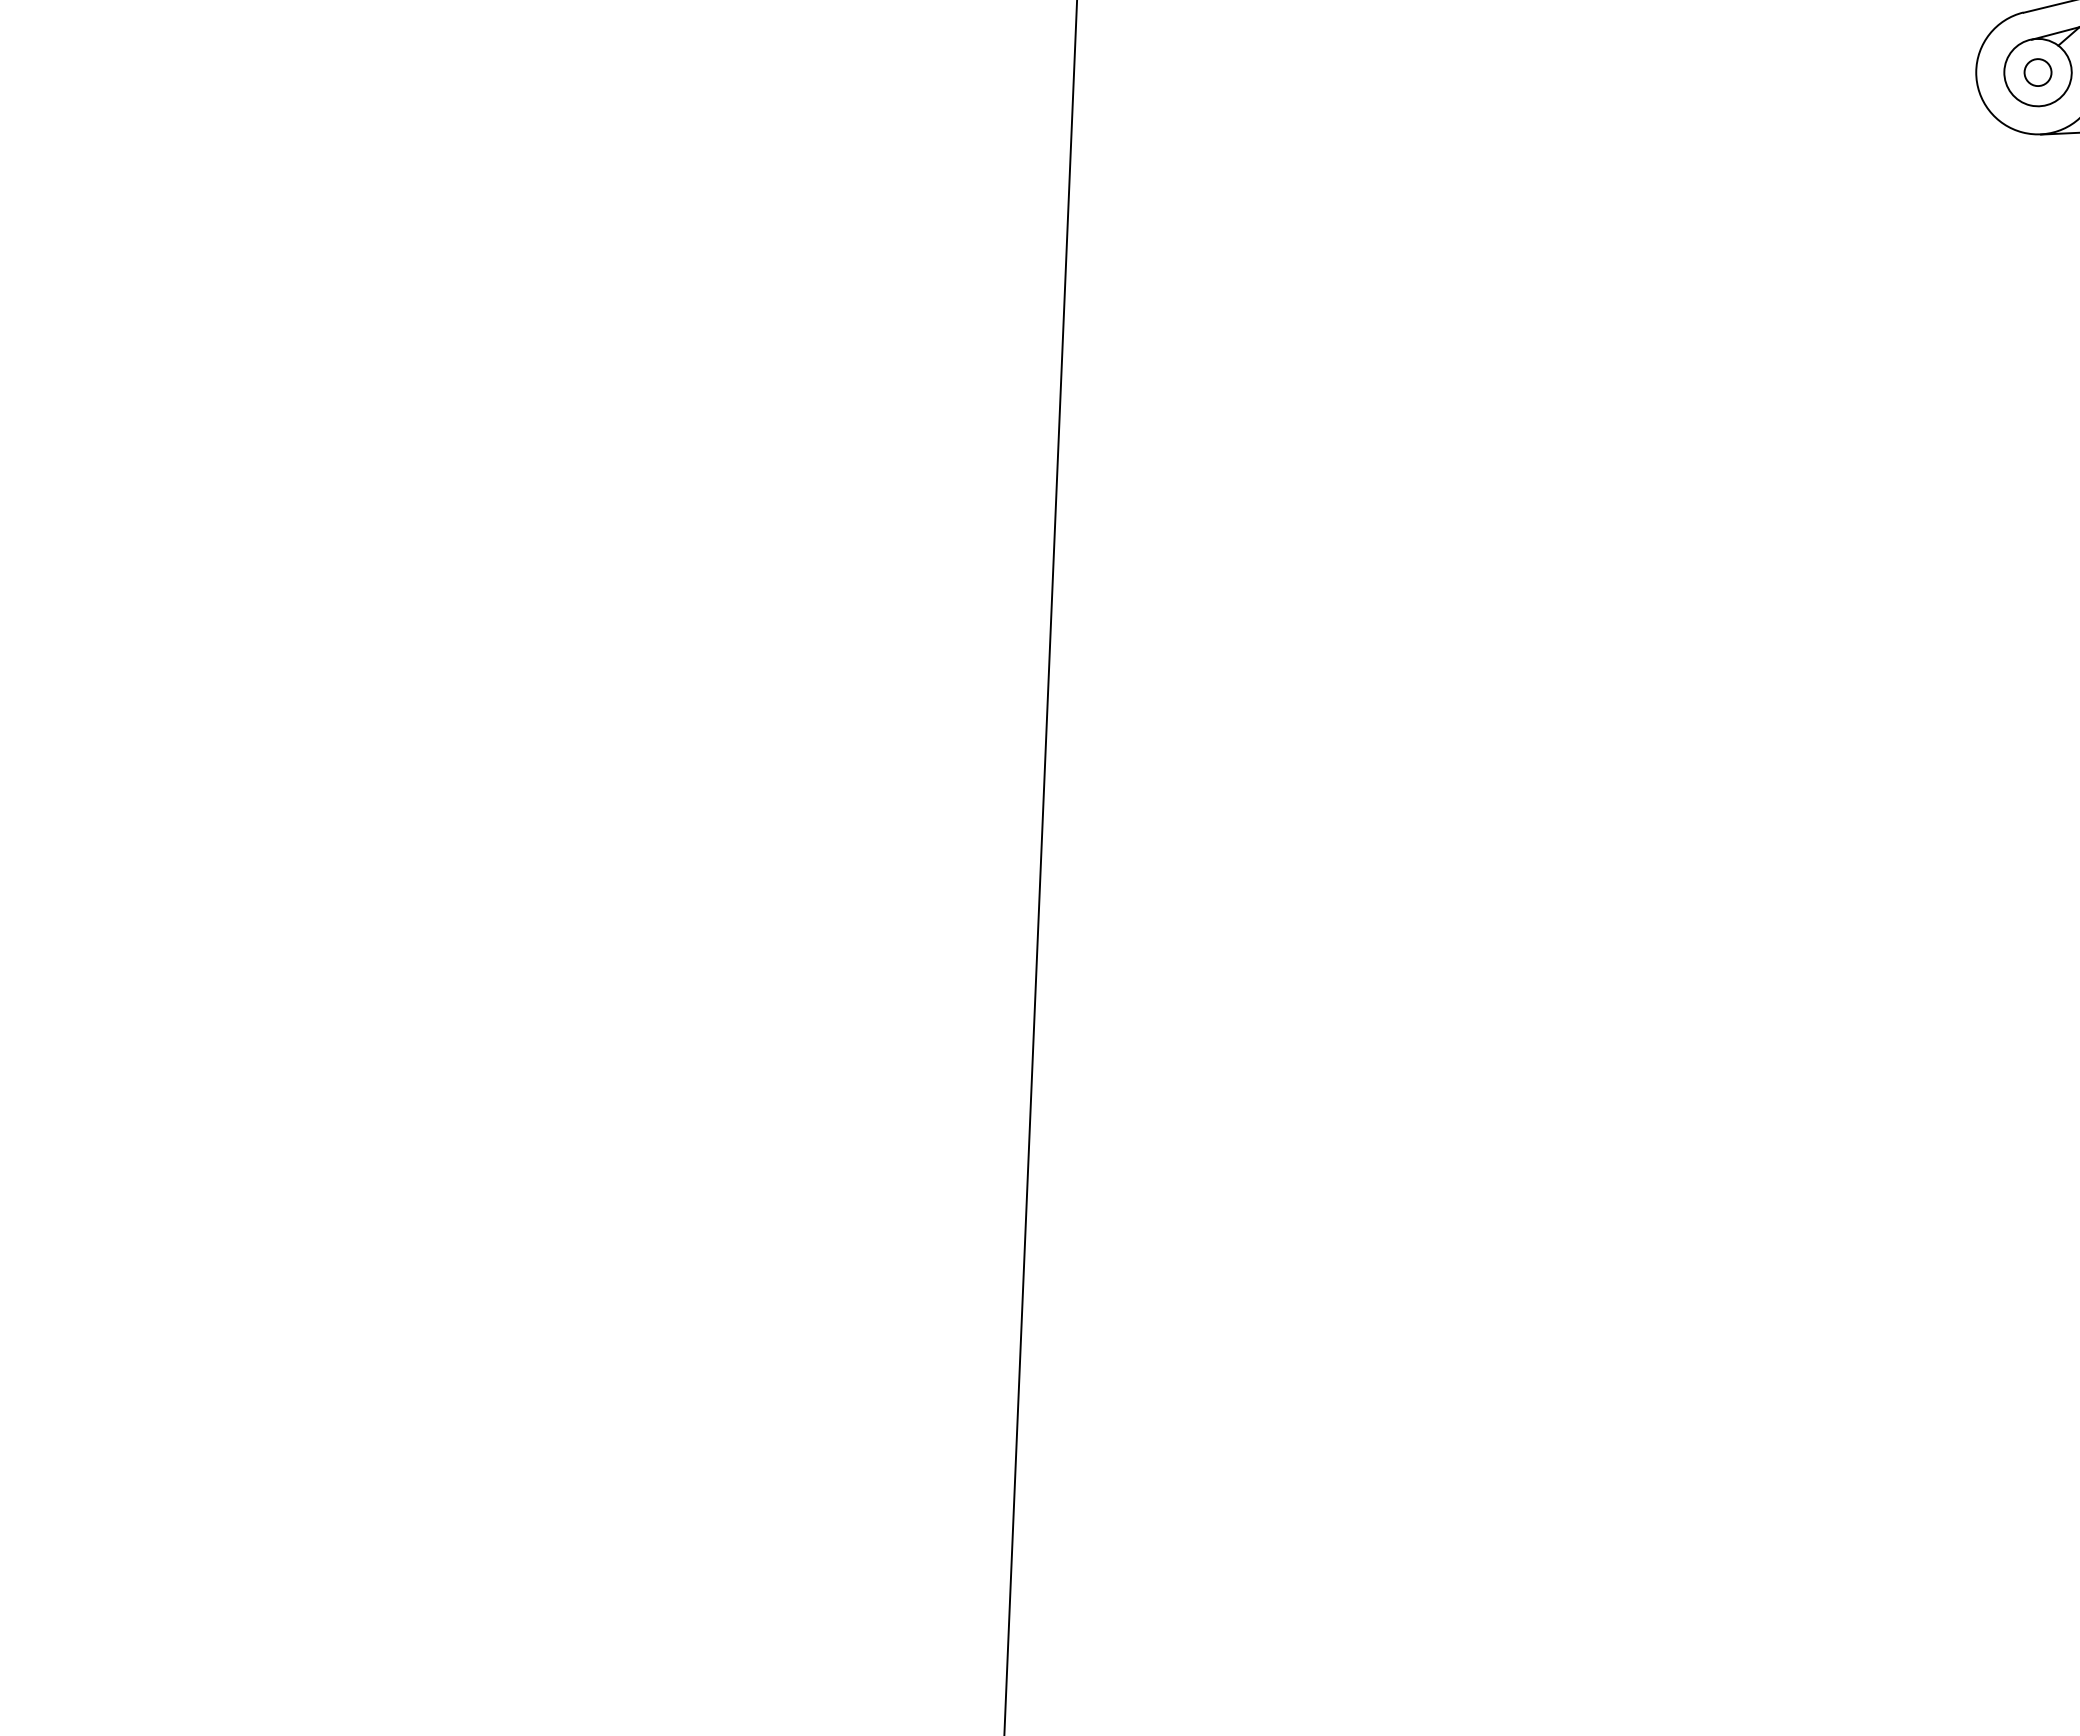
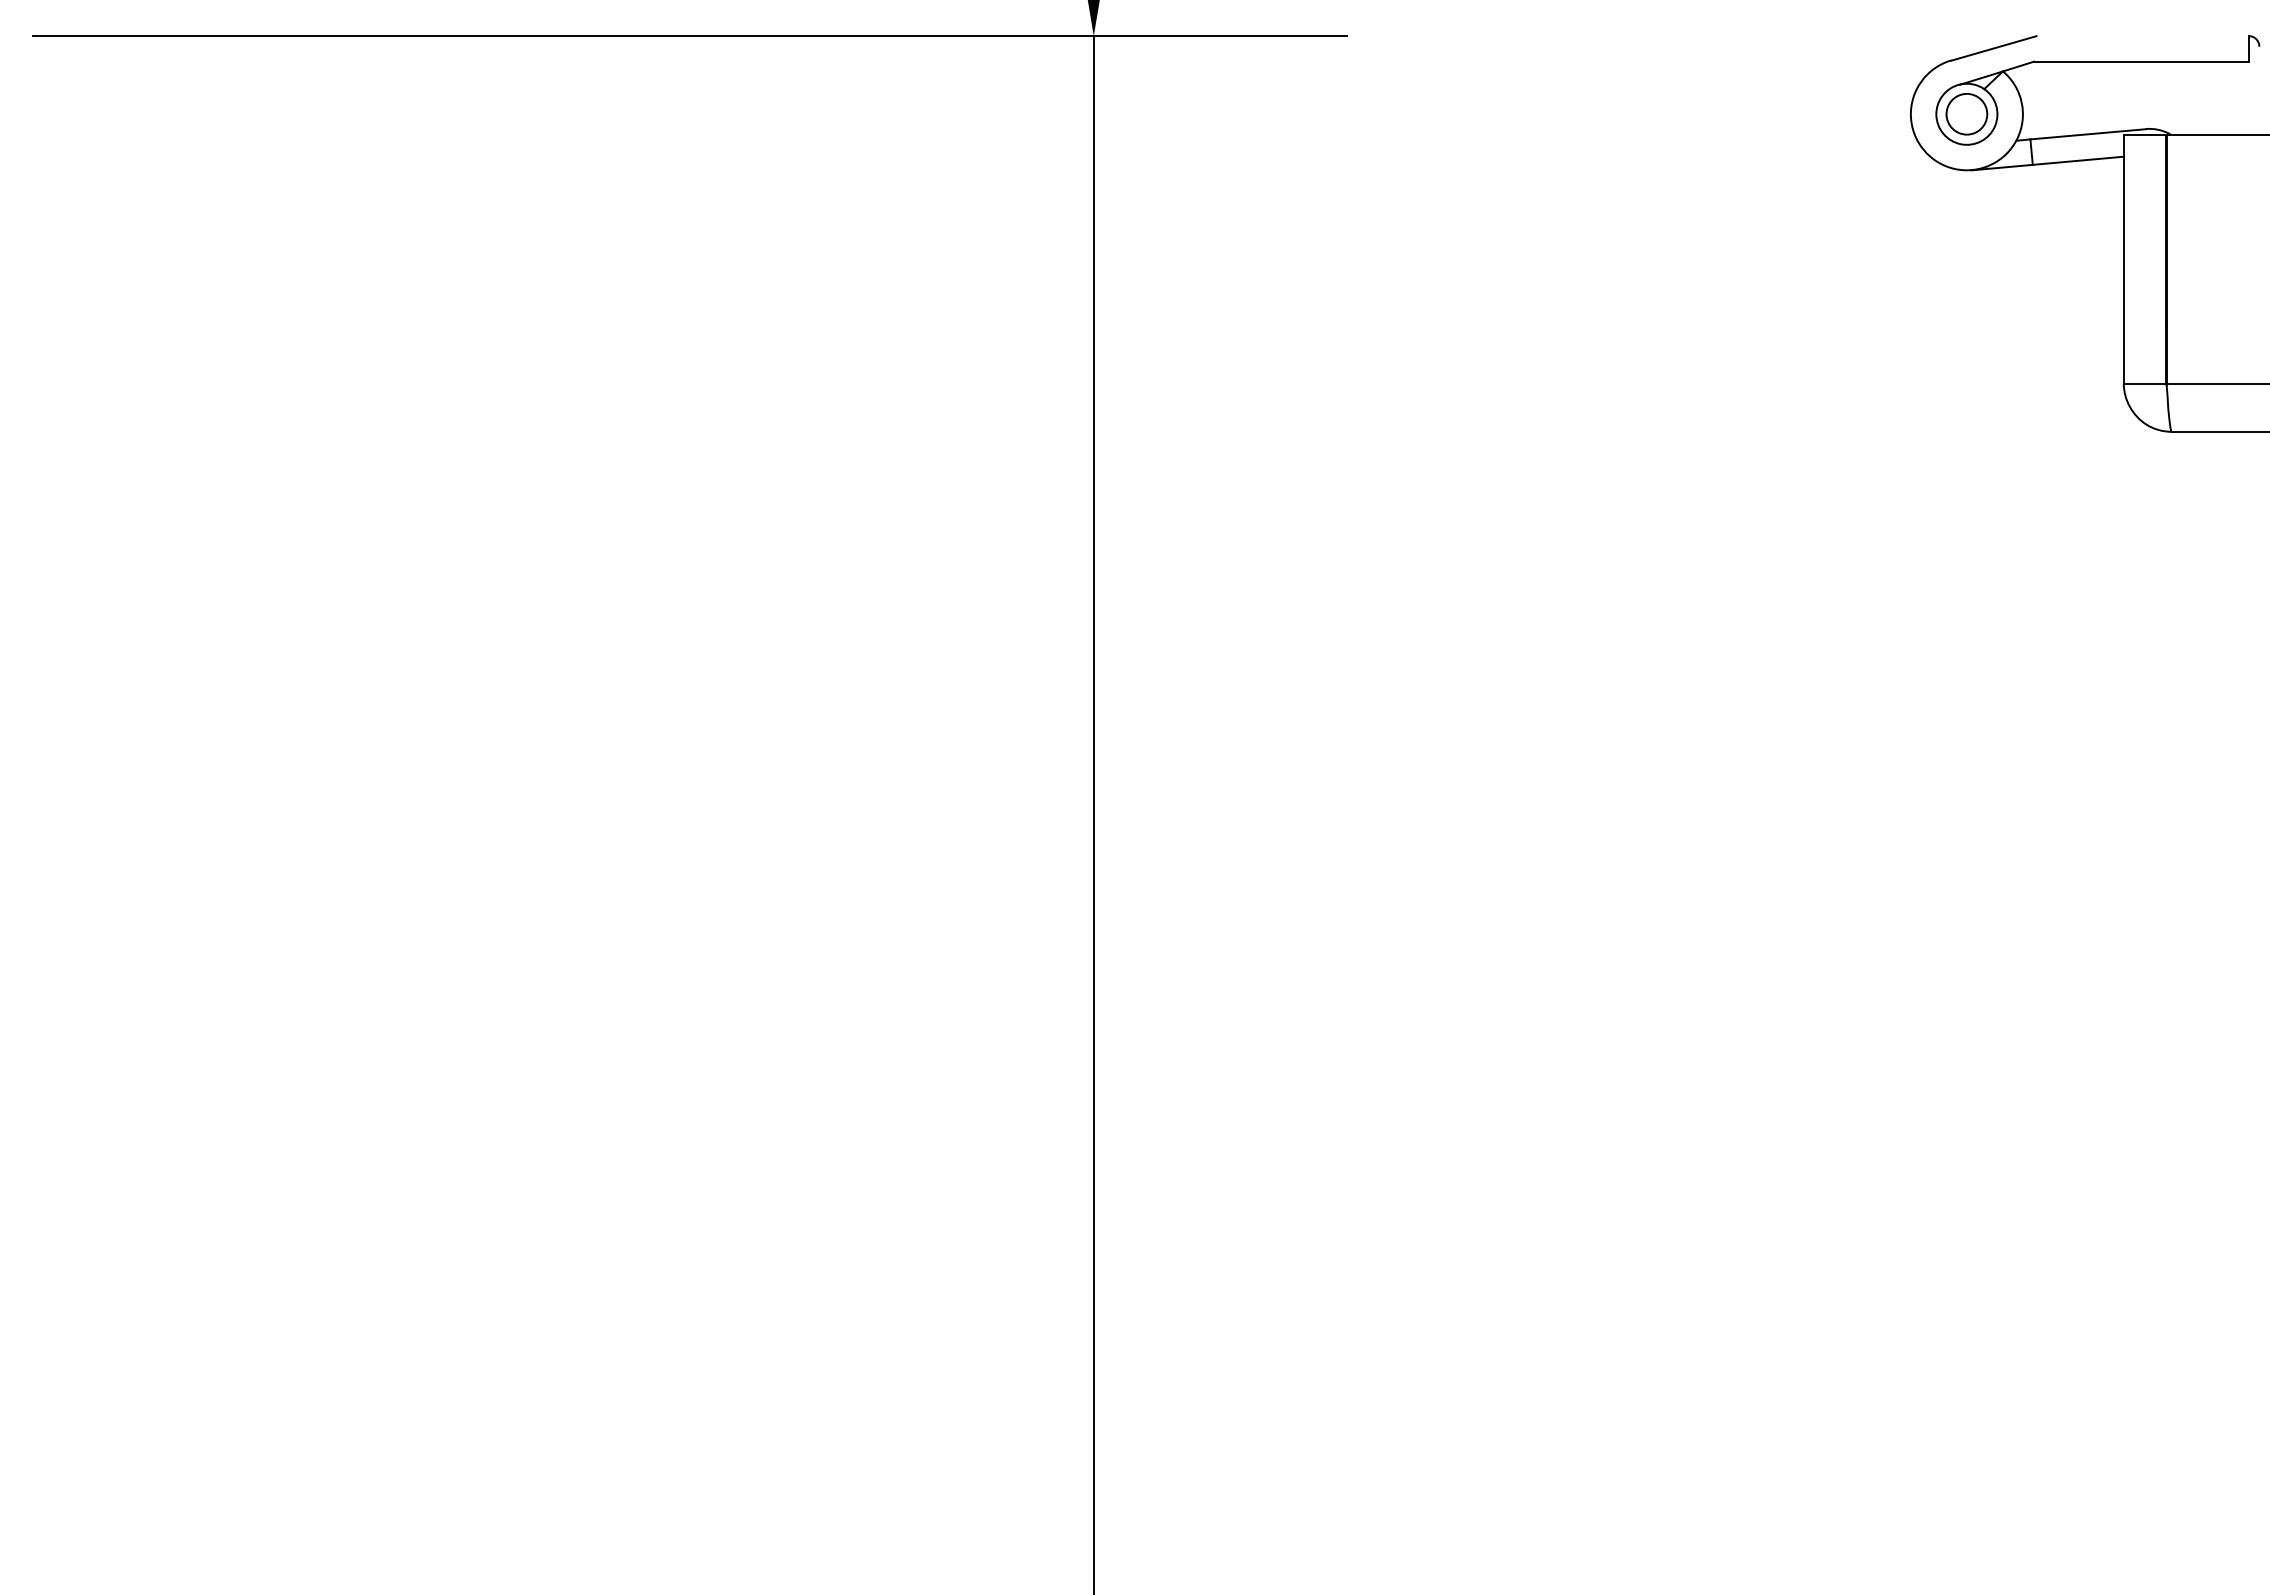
circle: (2037, 71) -> (1966, 113), size x1.67

